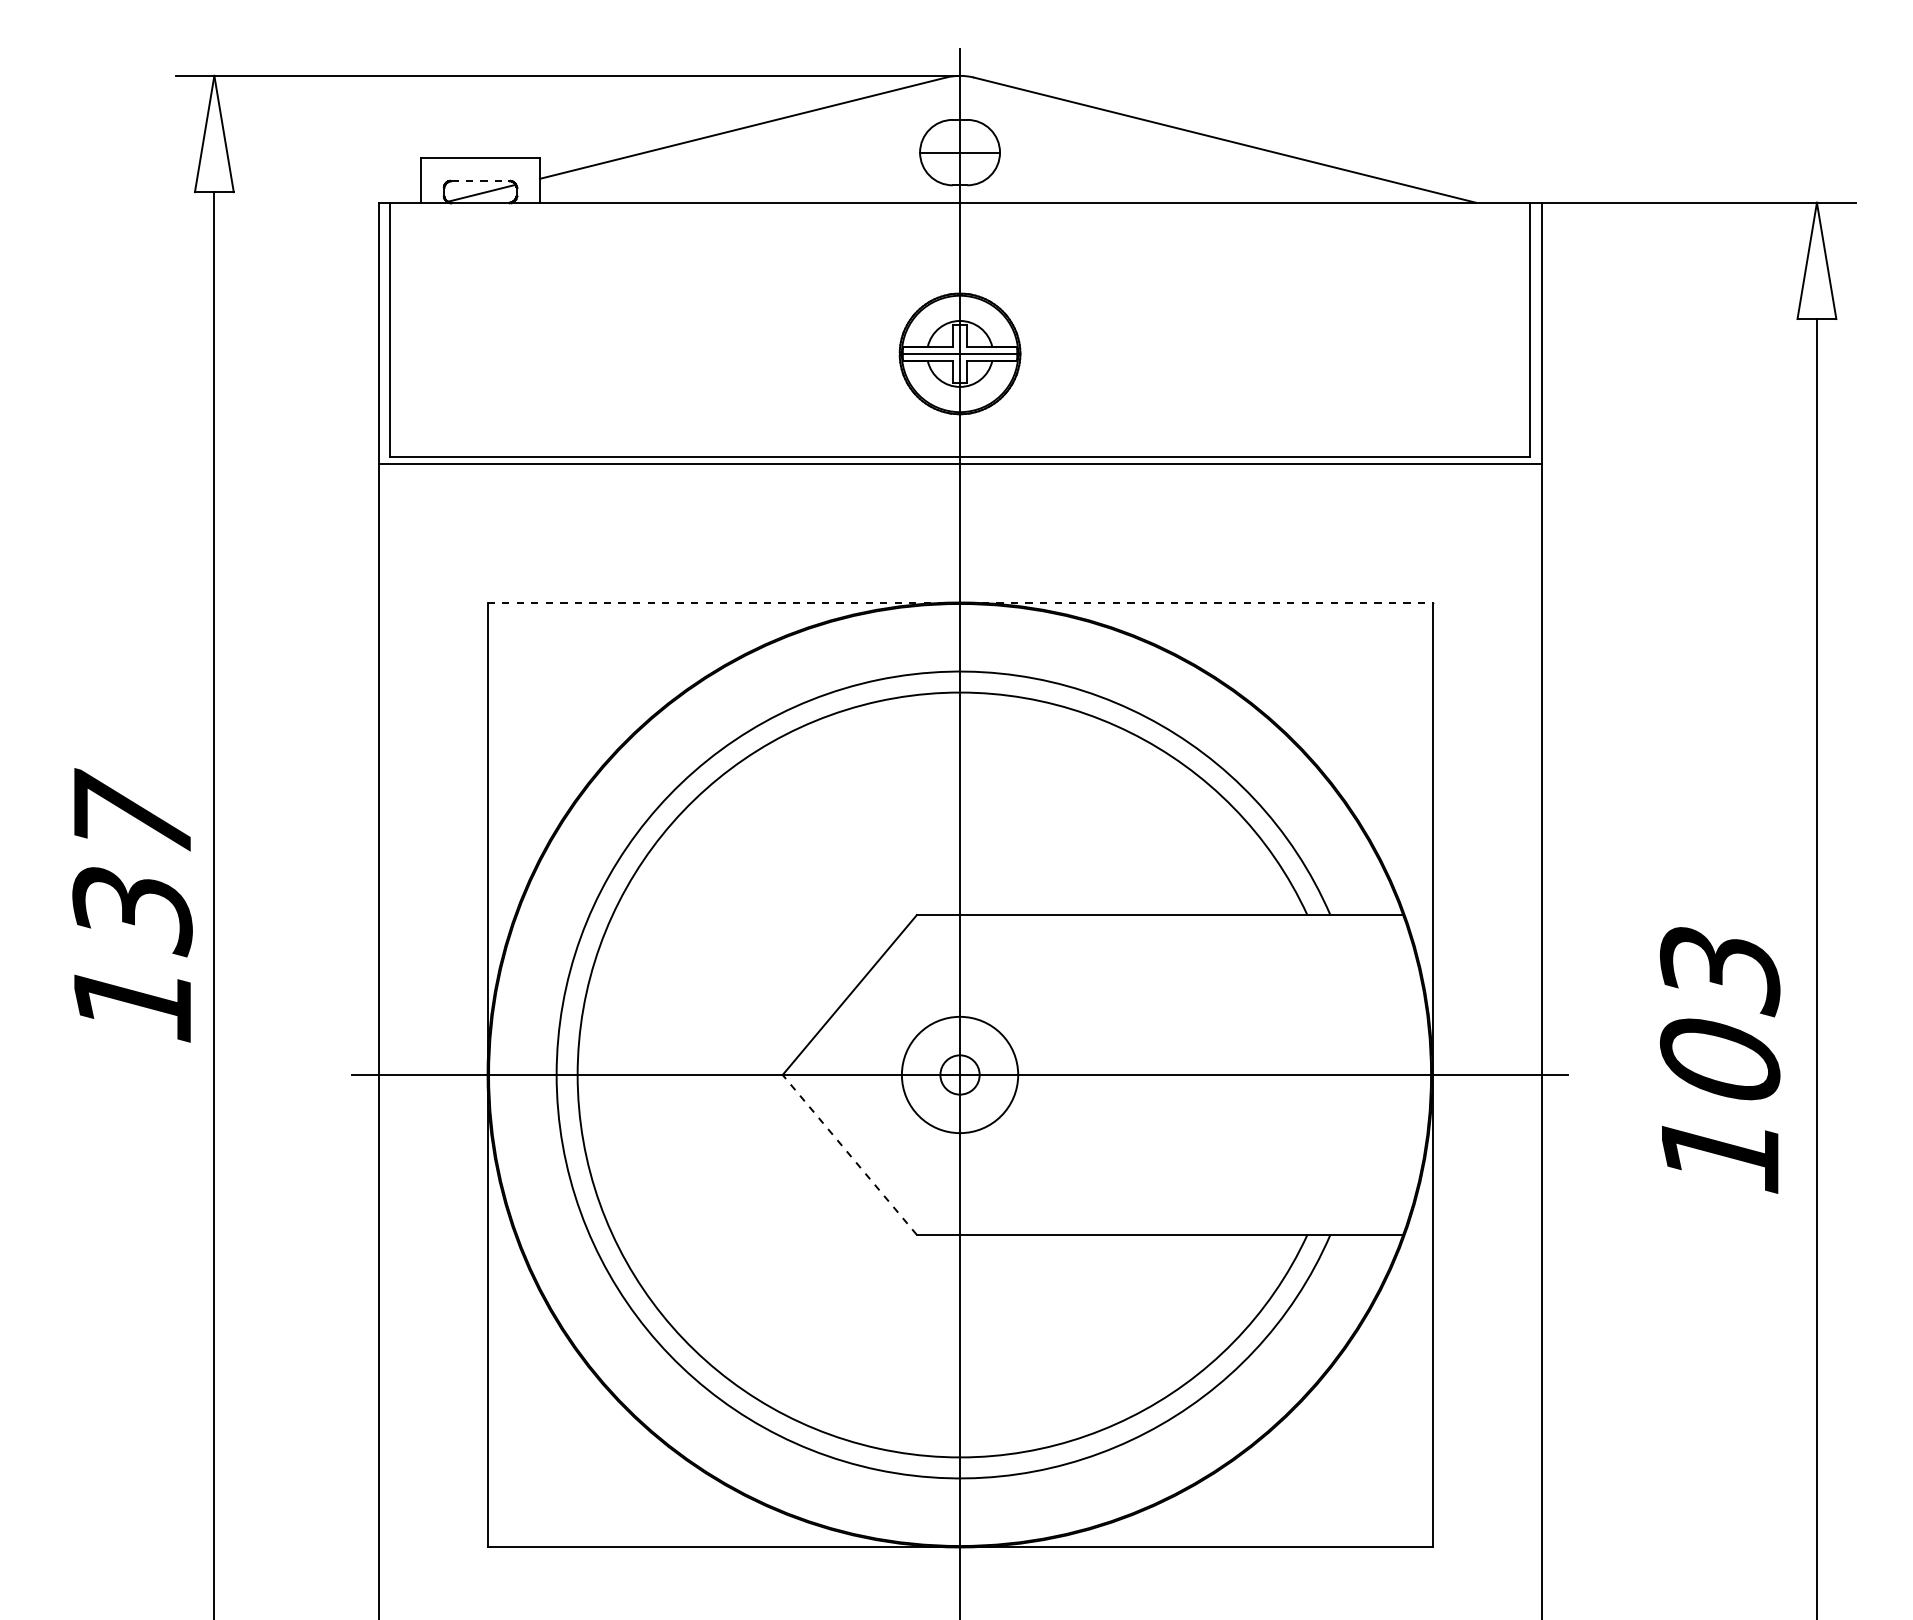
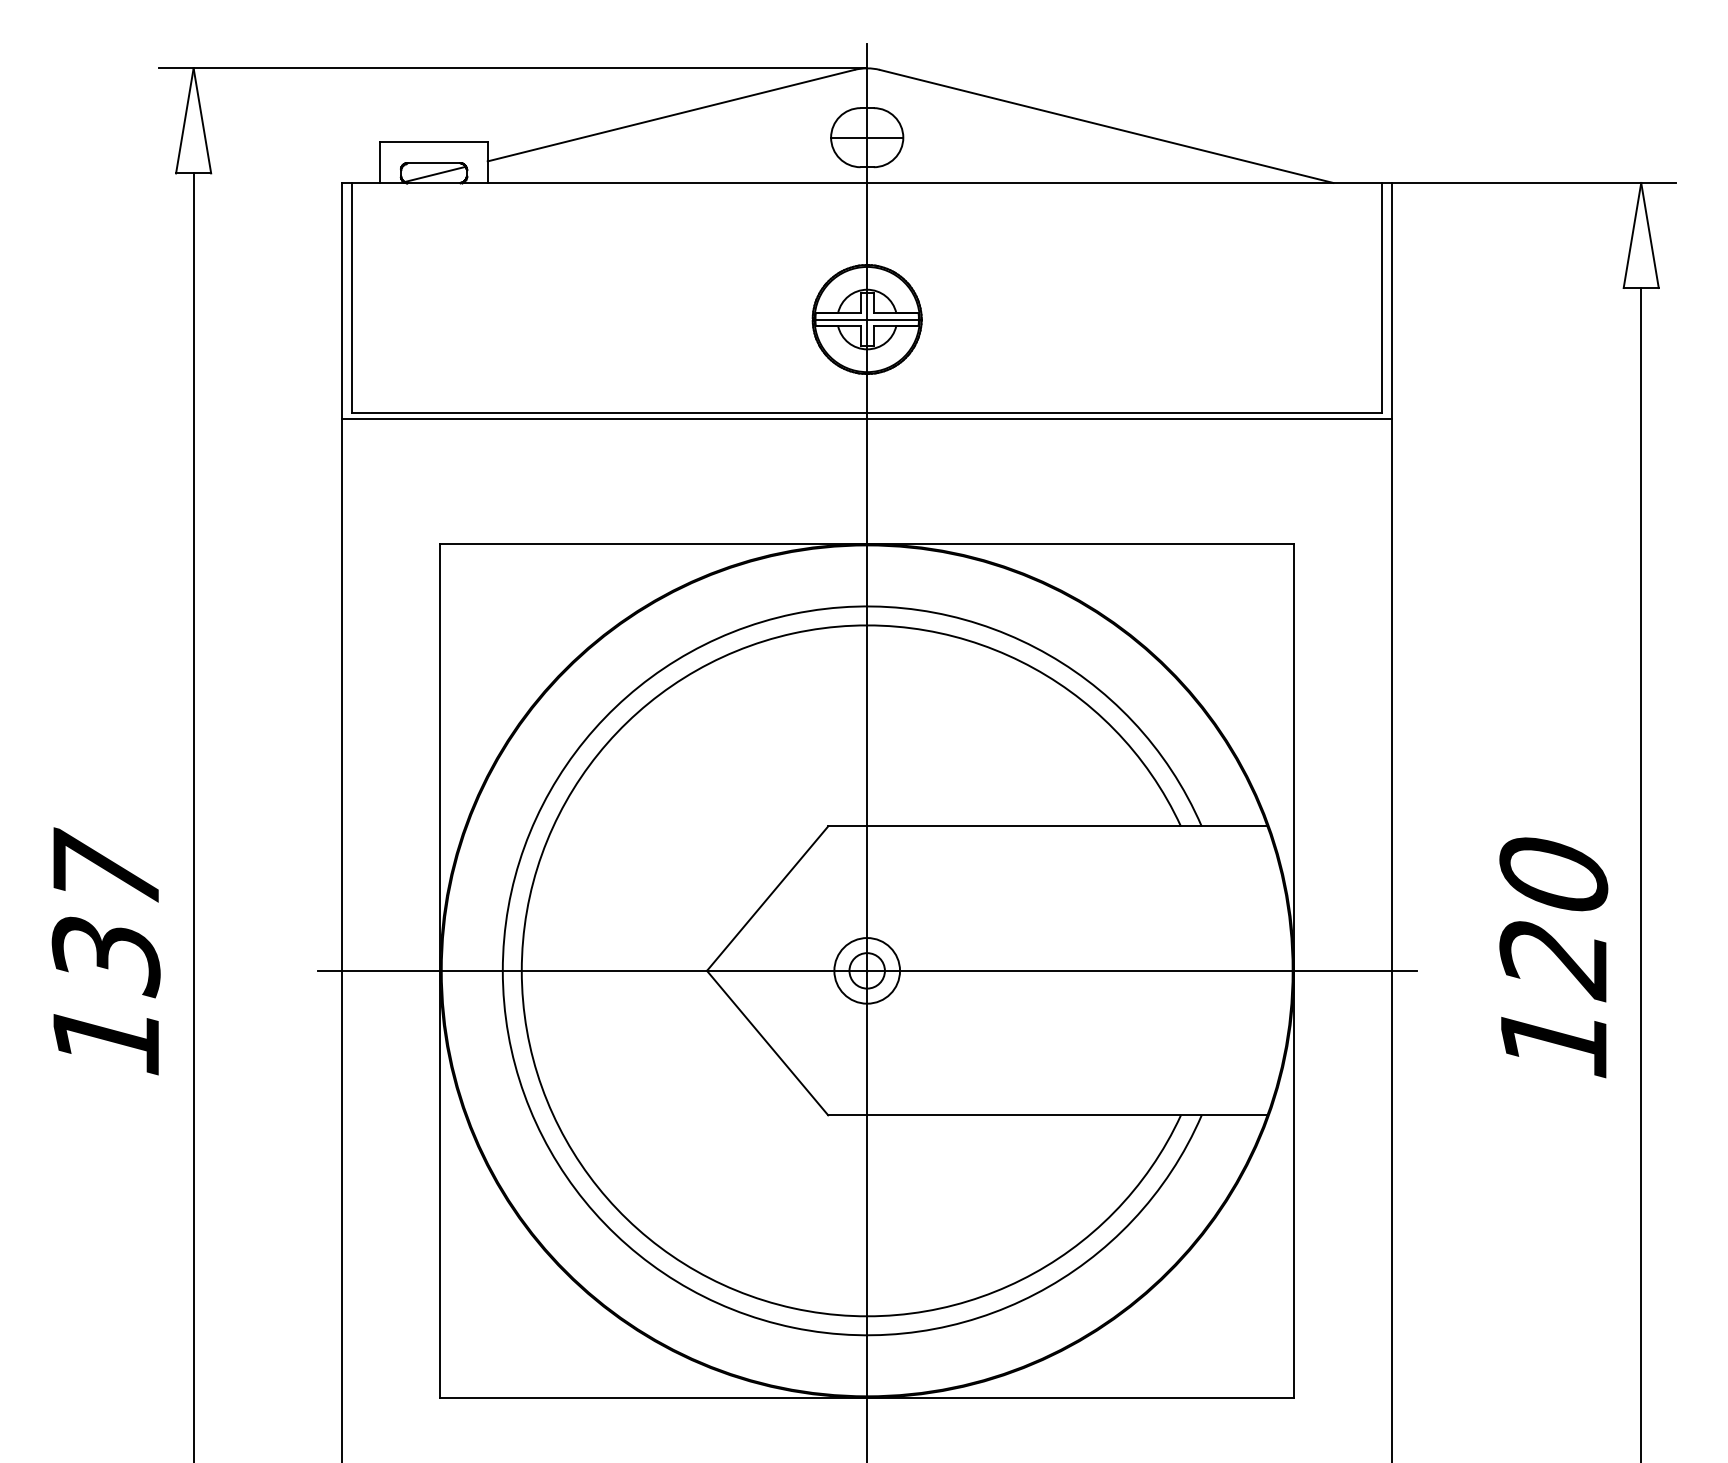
line: (480, 180) -> (434, 162), dashed -> solid
line: (960, 602) -> (867, 544), dashed -> solid
text: (132, 905) -> (106, 951), moved
text: (1719, 1018) -> (1553, 919), 103 -> 120
circle: (959, 1074) -> (866, 970), size x0.62
line: (849, 1154) -> (767, 1042), dashed -> solid

